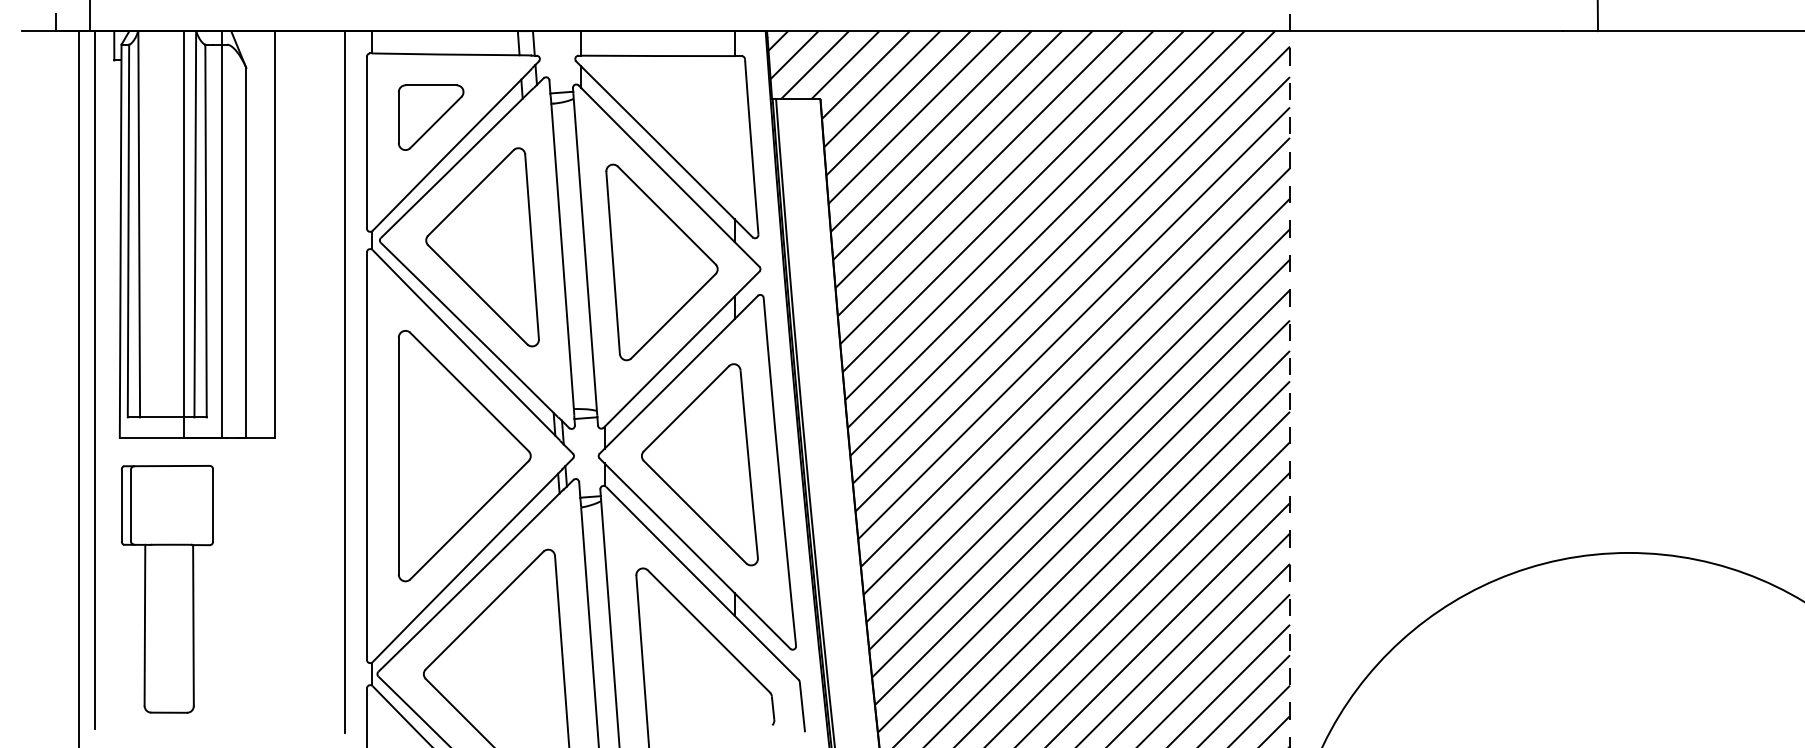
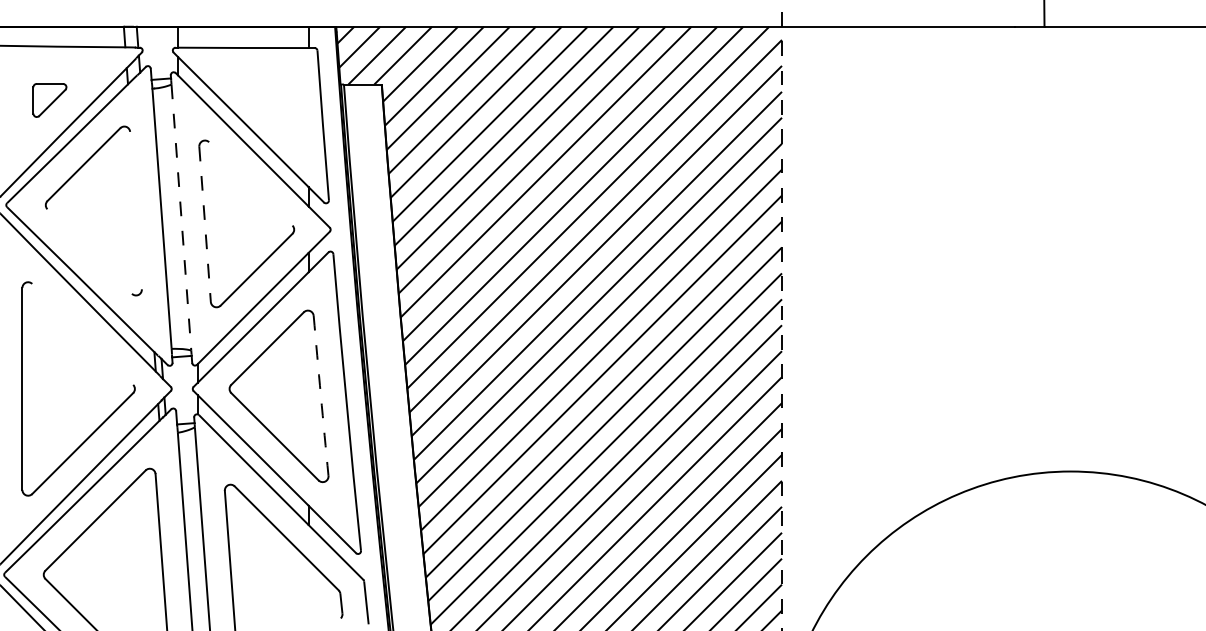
part: (430, 117) -> (49, 100), size x0.6
line: (666, 215) -> (250, 183), removed
line: (531, 246) -> (135, 210), removed
line: (585, 255) -> (181, 217), solid -> dashed
line: (613, 263) -> (205, 224), solid -> dashed
line: (477, 294) -> (89, 251), removed
line: (469, 391) -> (82, 333), removed
arc: (749, 464) -> (321, 396), solid -> dashed

